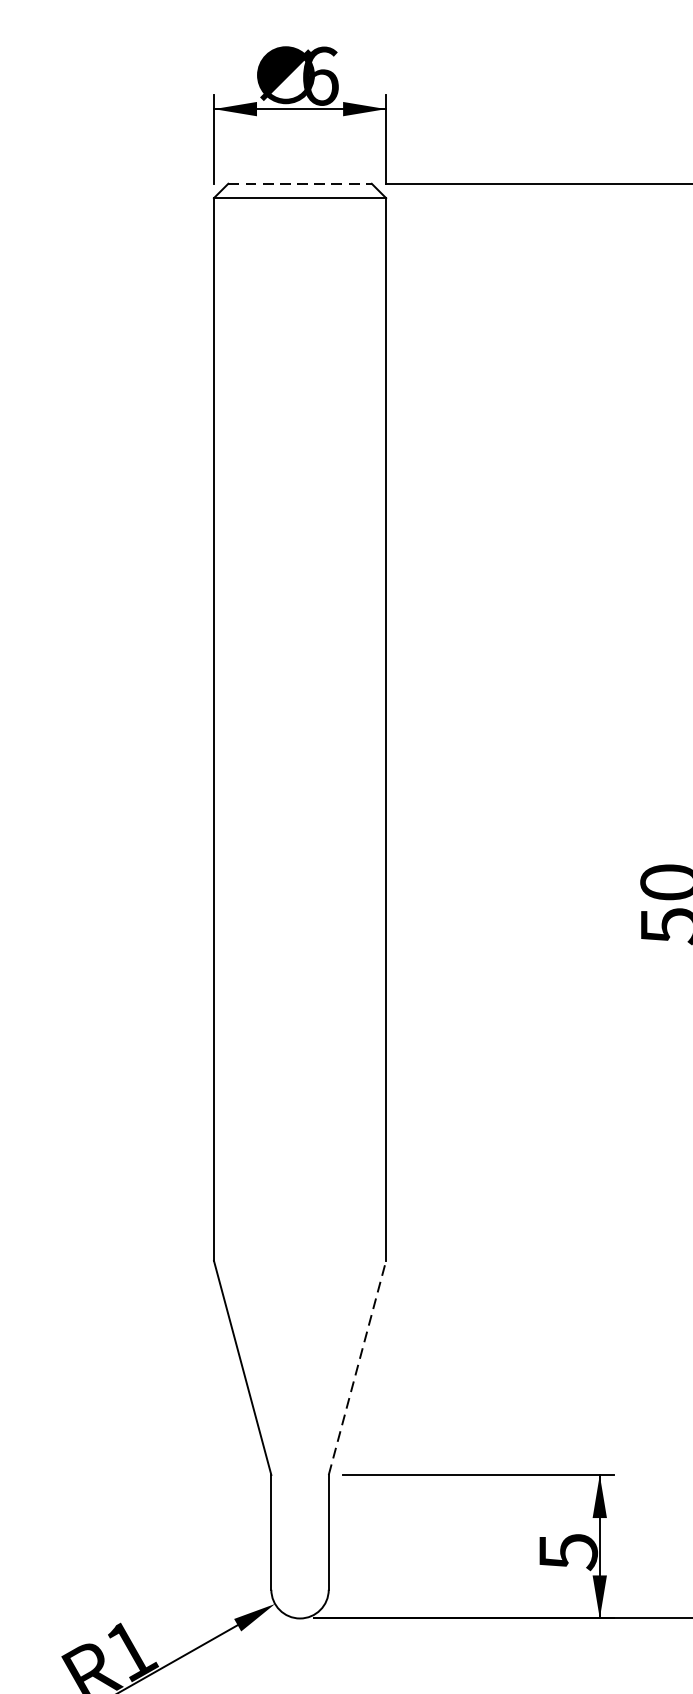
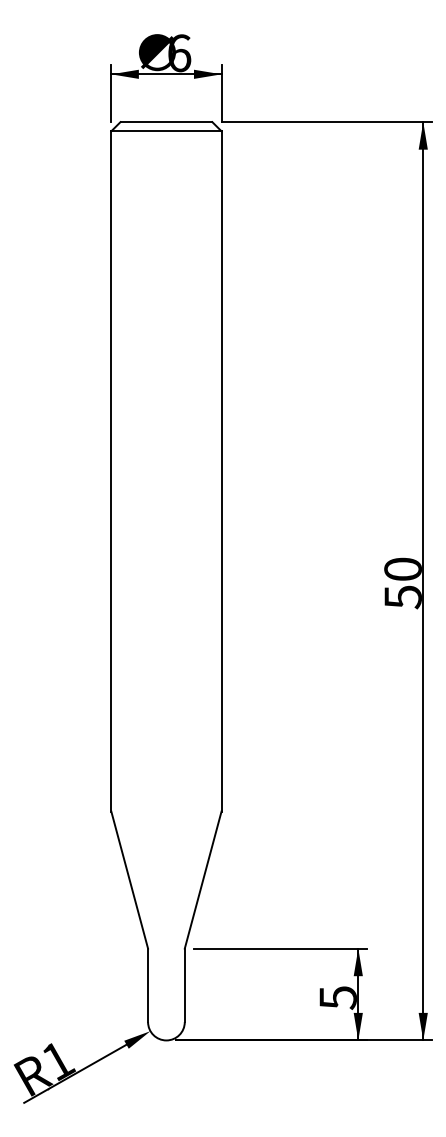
line: (300, 184) -> (166, 122), dashed -> solid
line: (357, 1368) -> (203, 880), dashed -> solid

